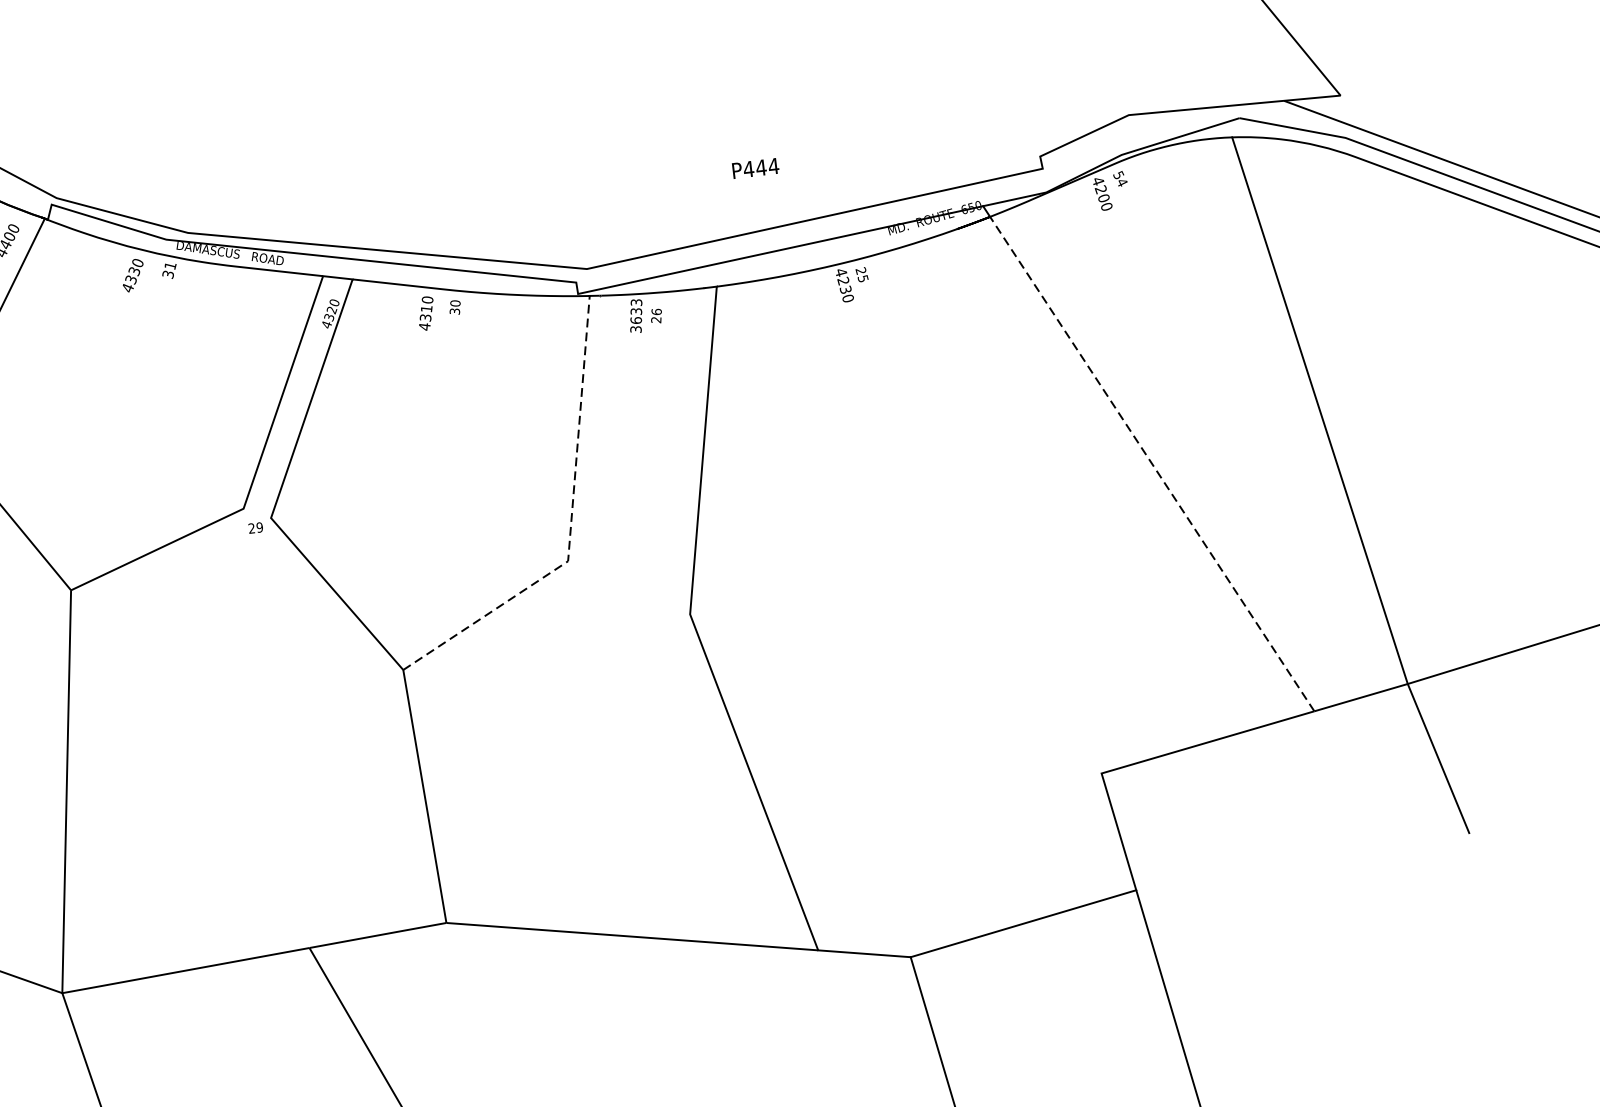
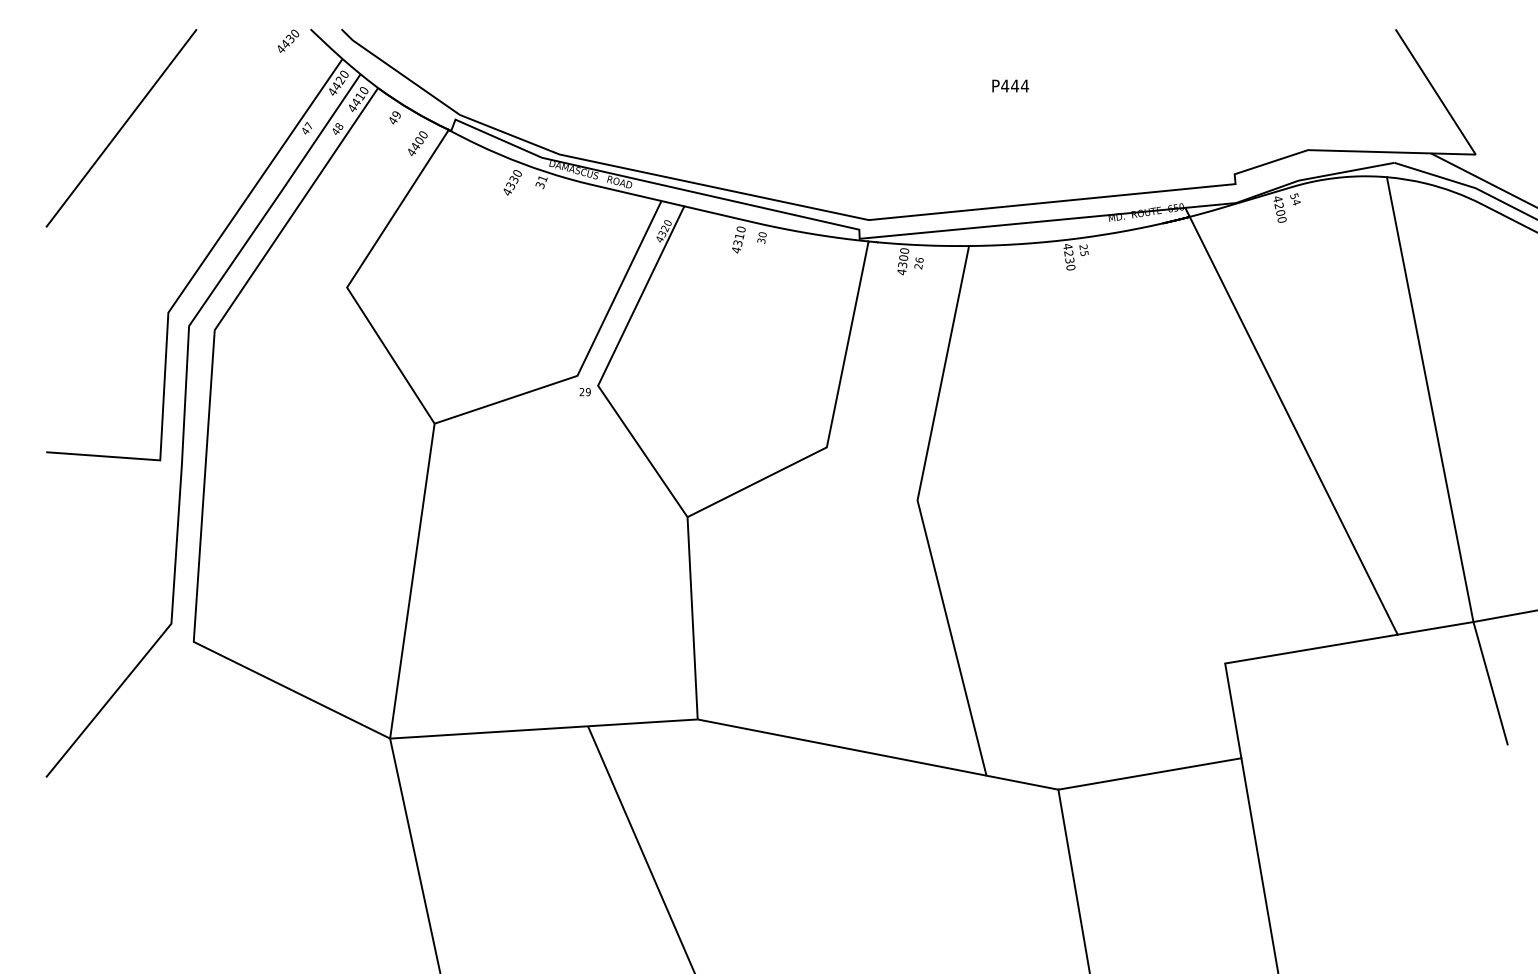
text: (755, 167) -> (1010, 85), moved
text: (636, 315) -> (903, 261), 3633 -> 4300
line: (1151, 463) -> (1293, 425), dashed -> solid
line: (571, 527) -> (832, 421), dashed -> solid

